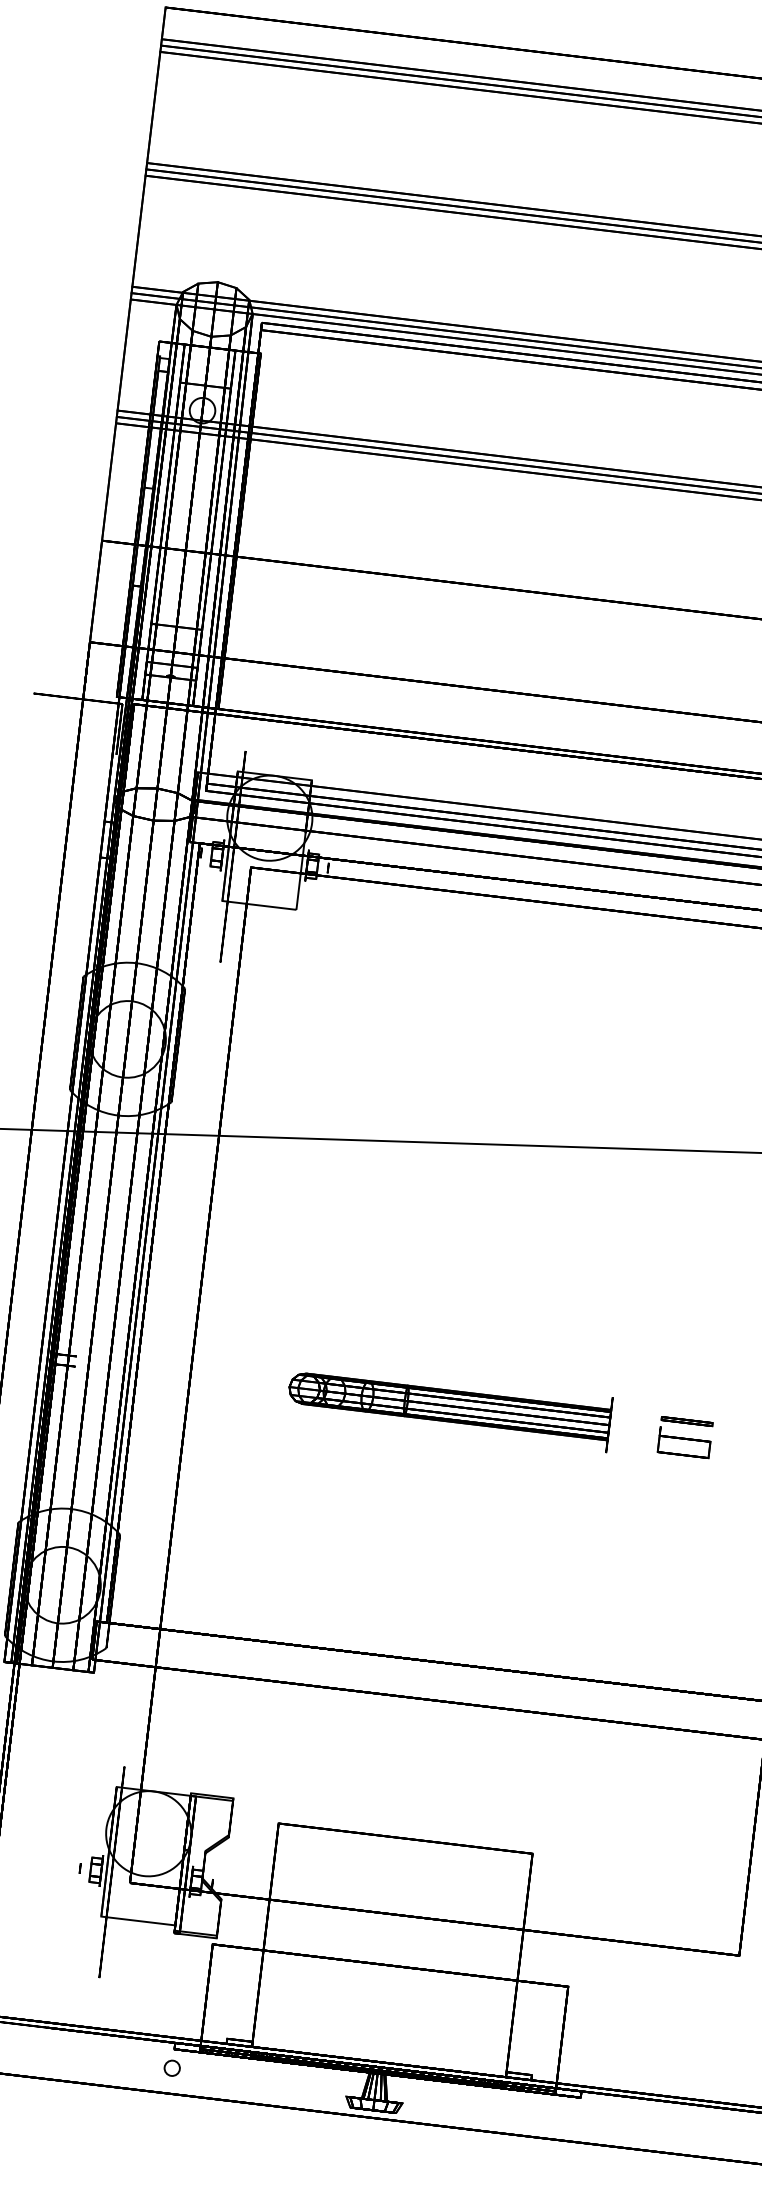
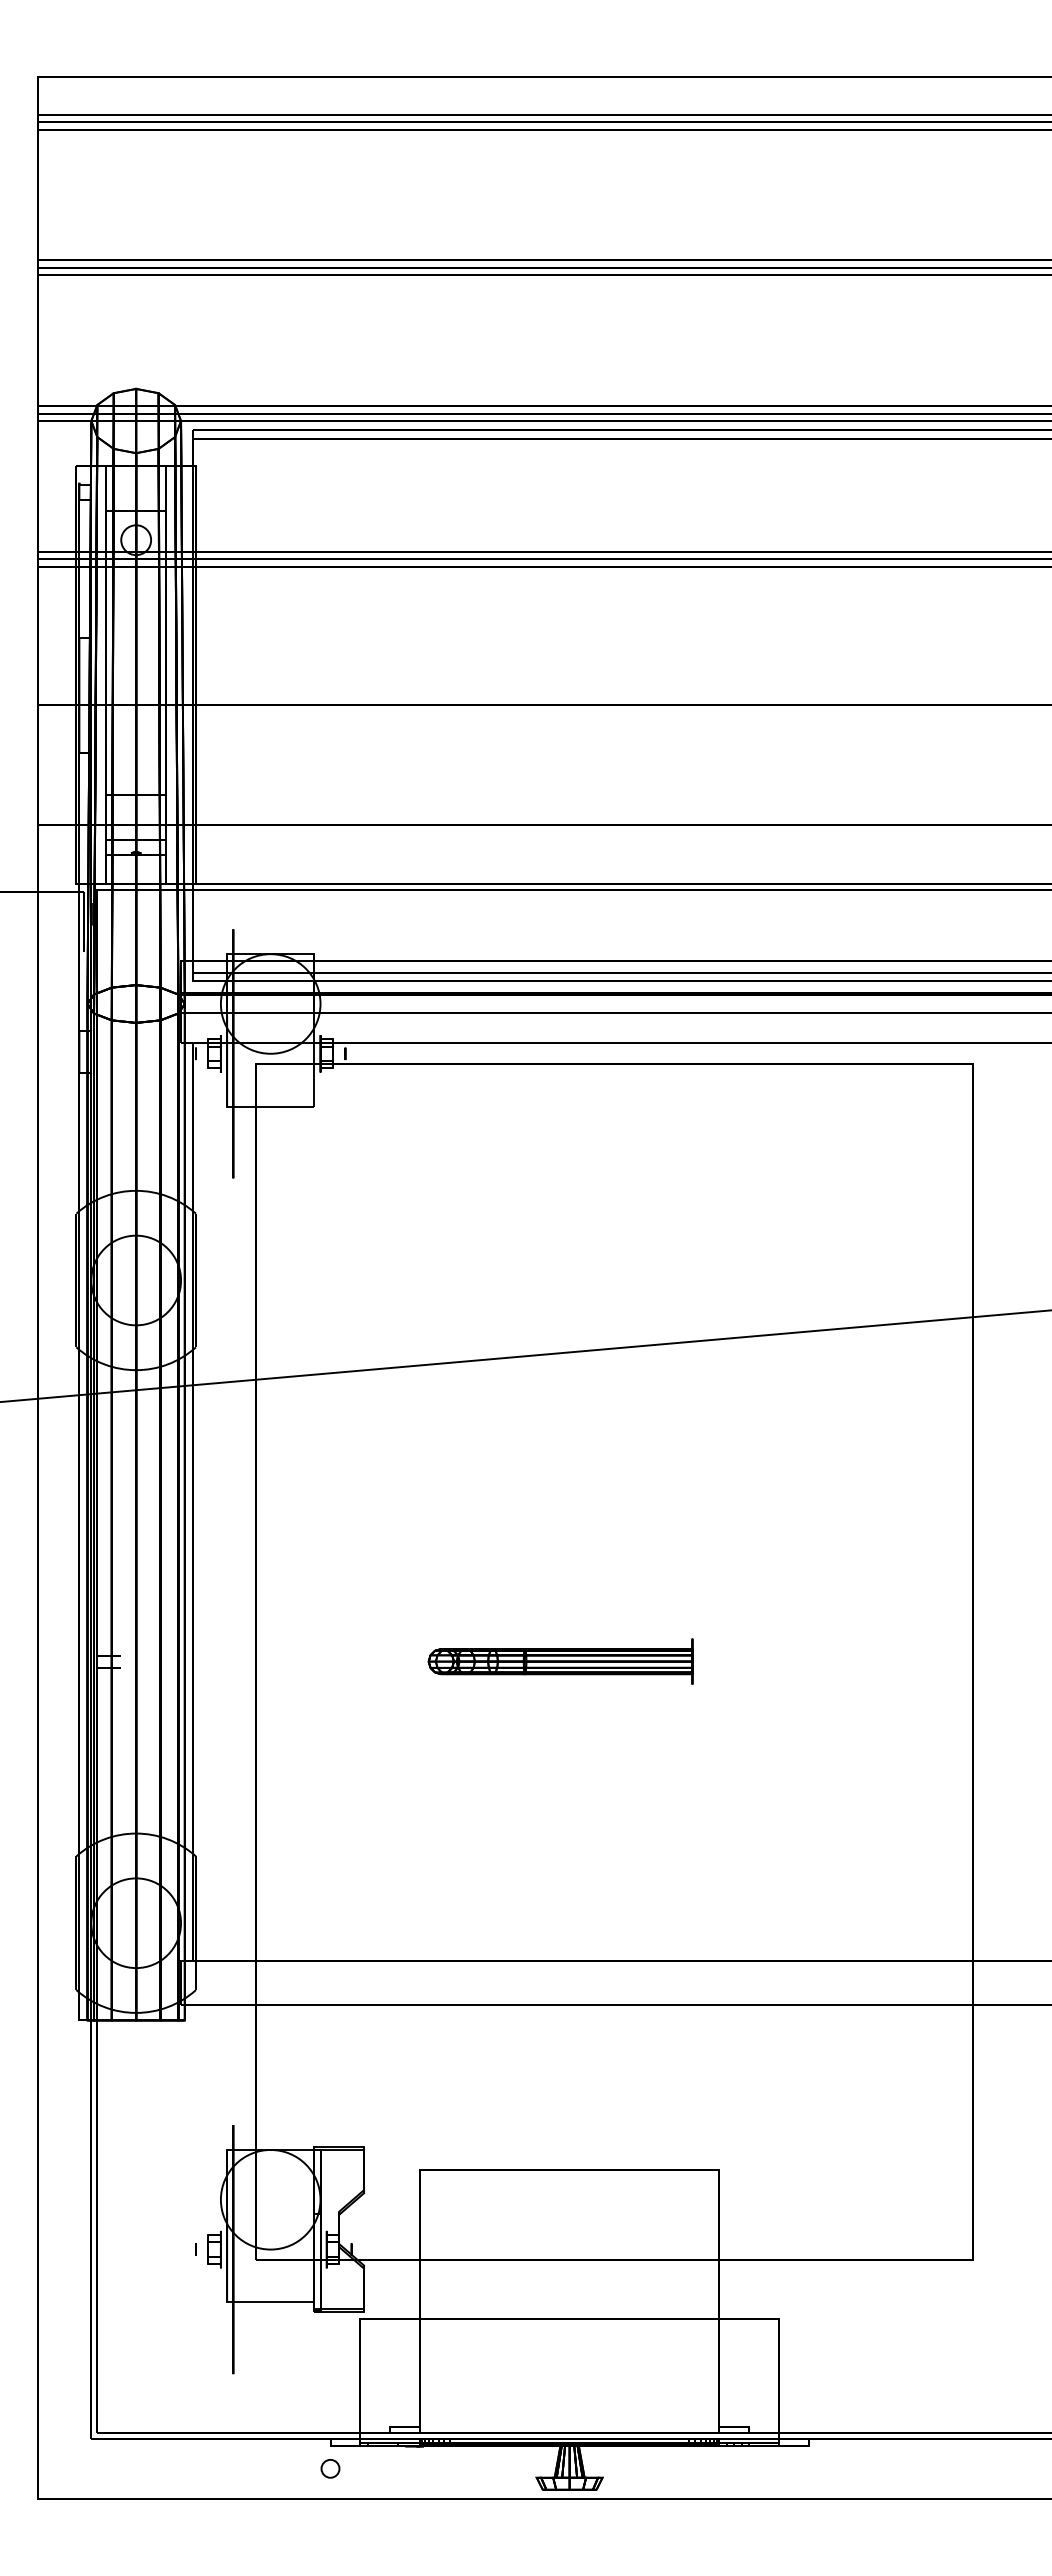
part: (449, 1405) -> (560, 1661), size x0.7
part: (685, 1437) -> (838, 1665), removed

